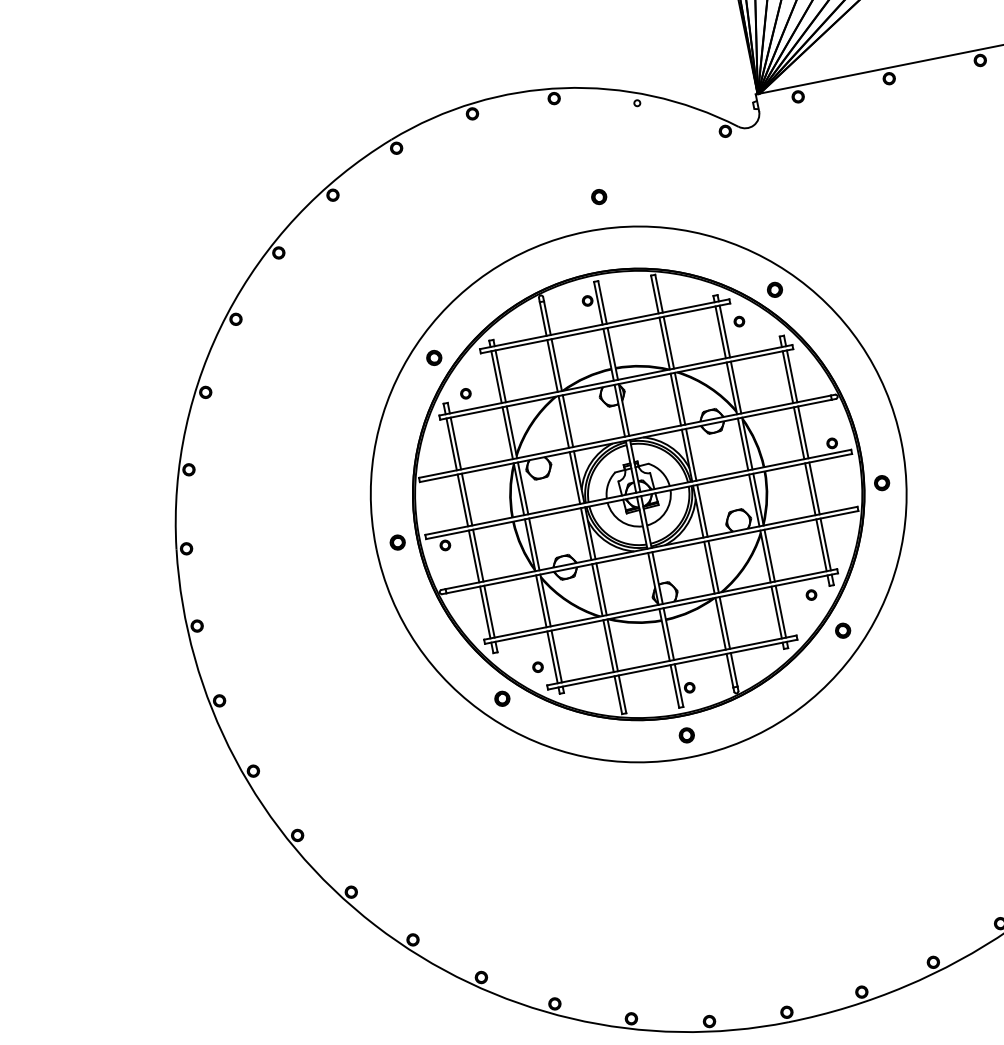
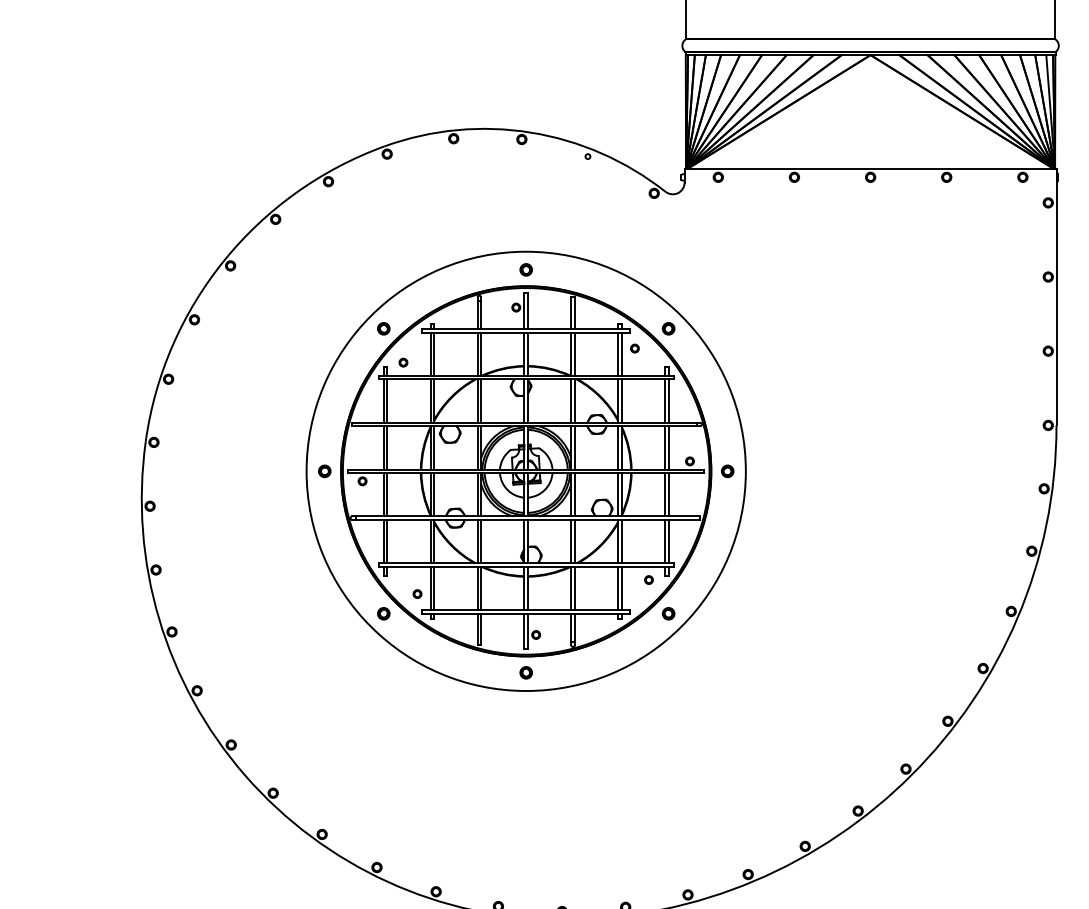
part: (598, 196) -> (525, 269), moved
part: (881, 483) -> (727, 471), moved

